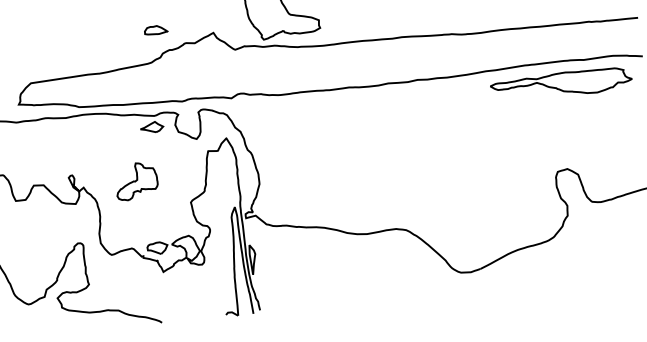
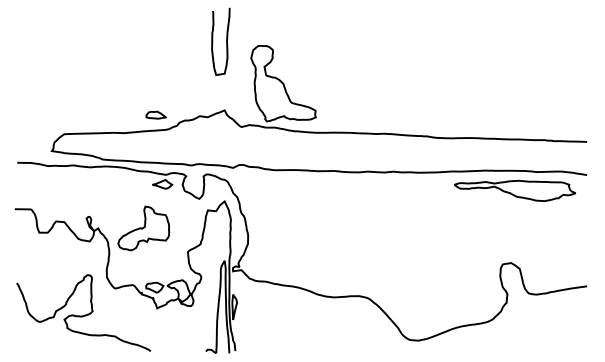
part: (155, 29) -> (155, 114), moved
part: (136, 181) -> (143, 228), size x1.43

